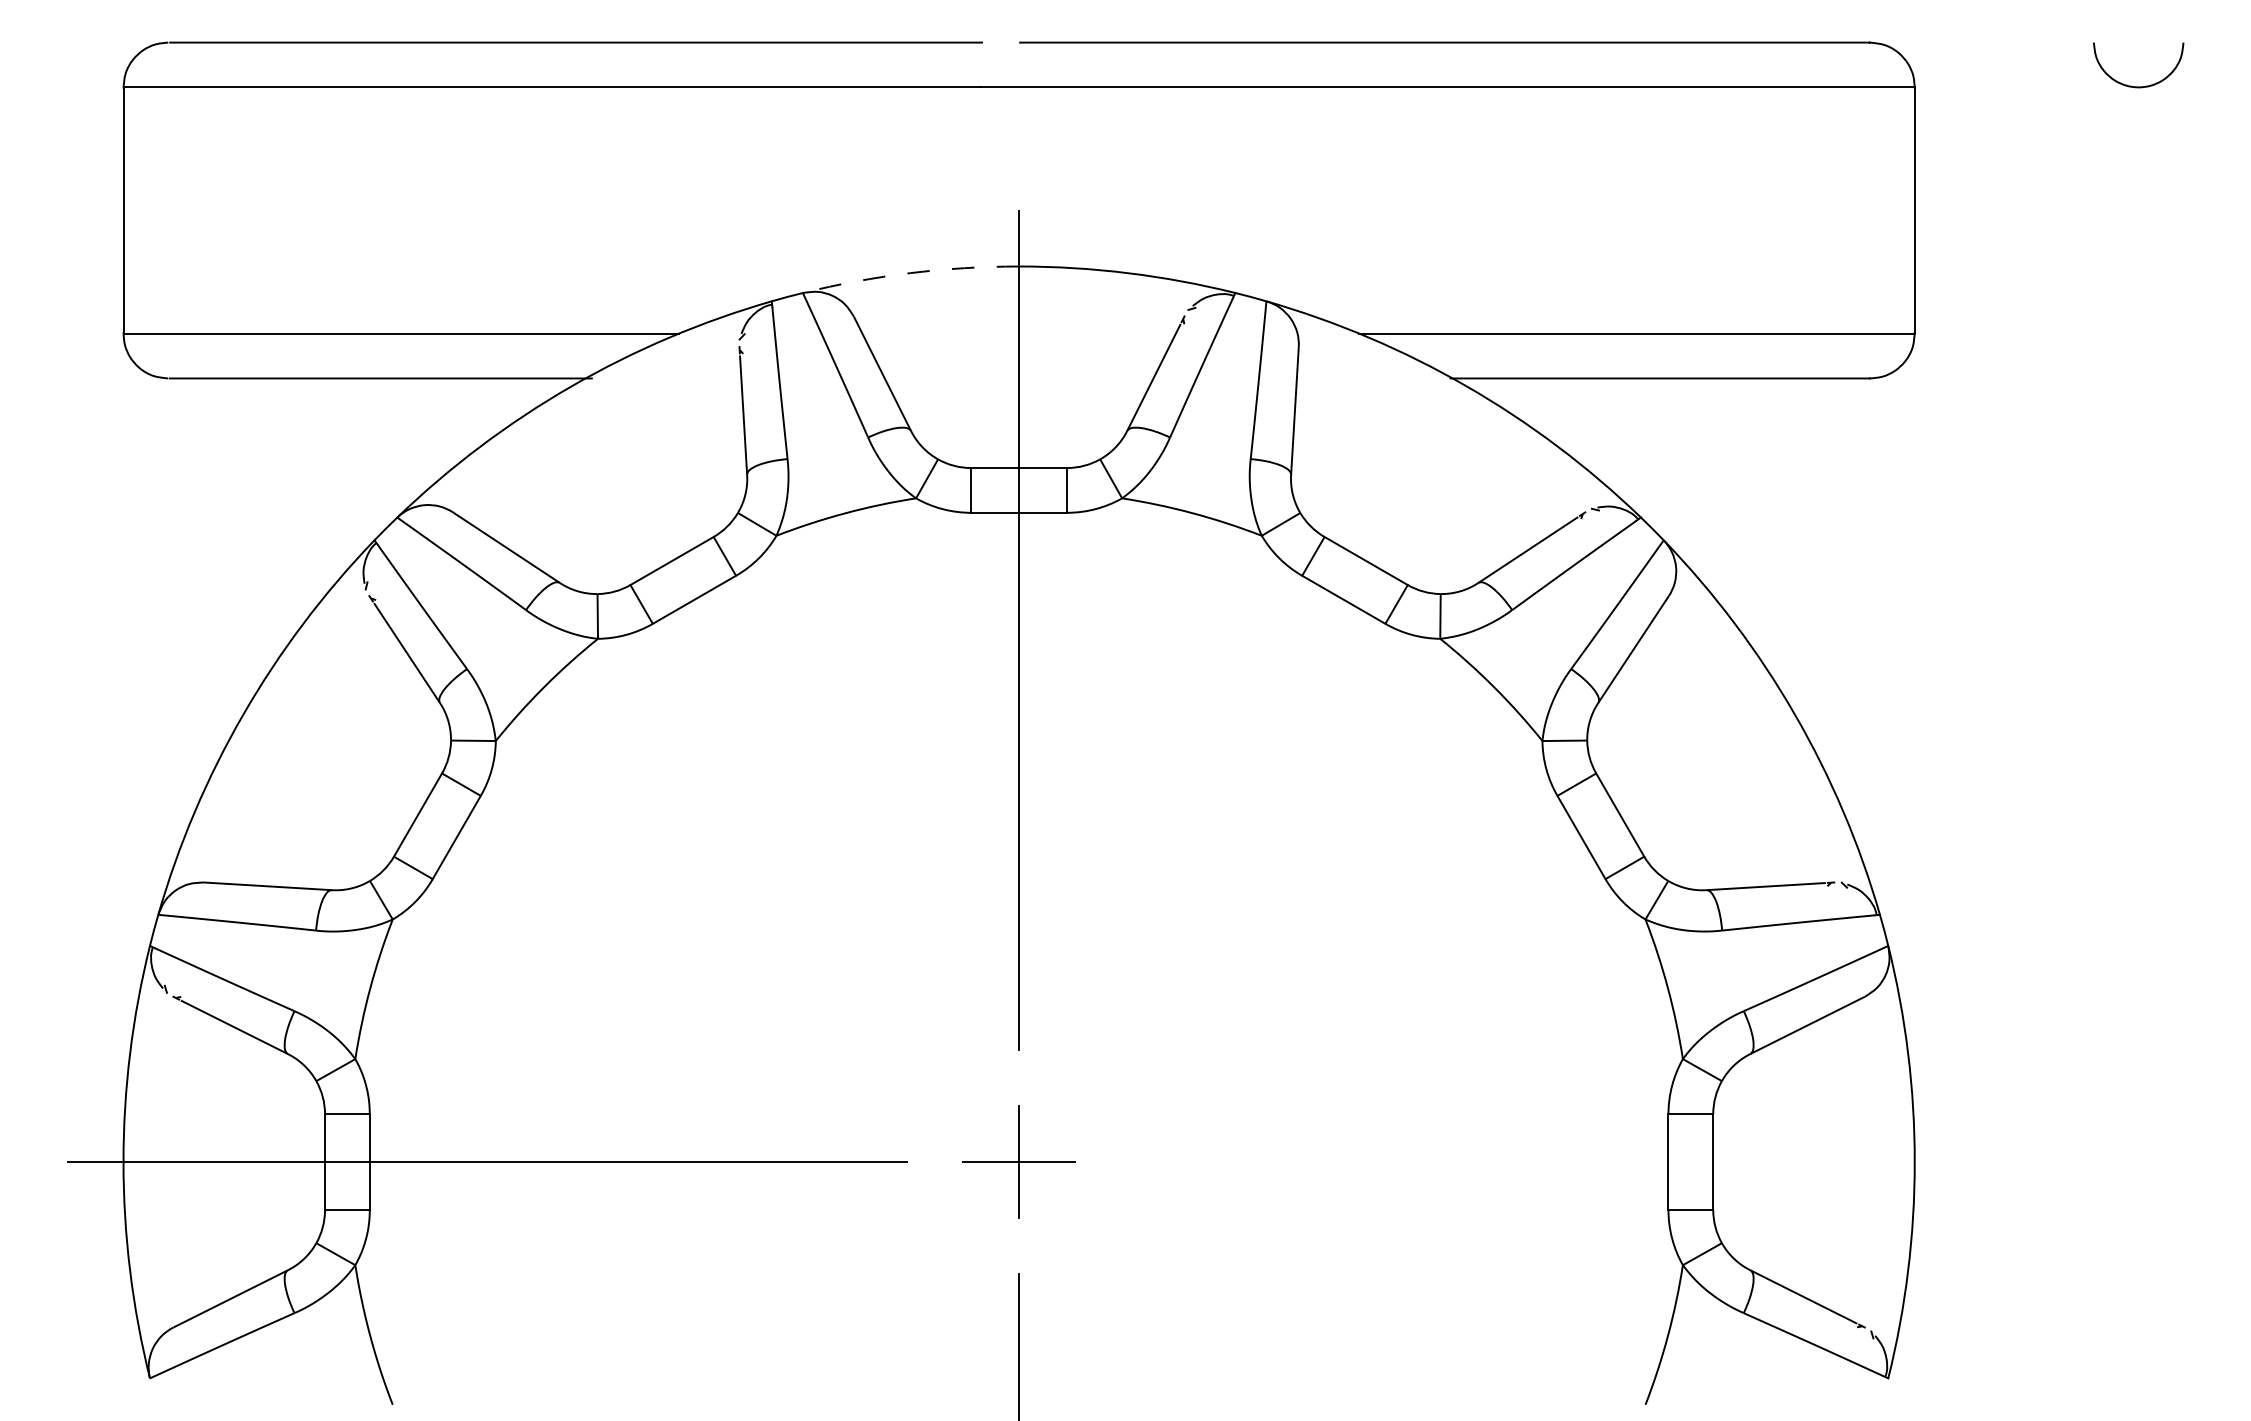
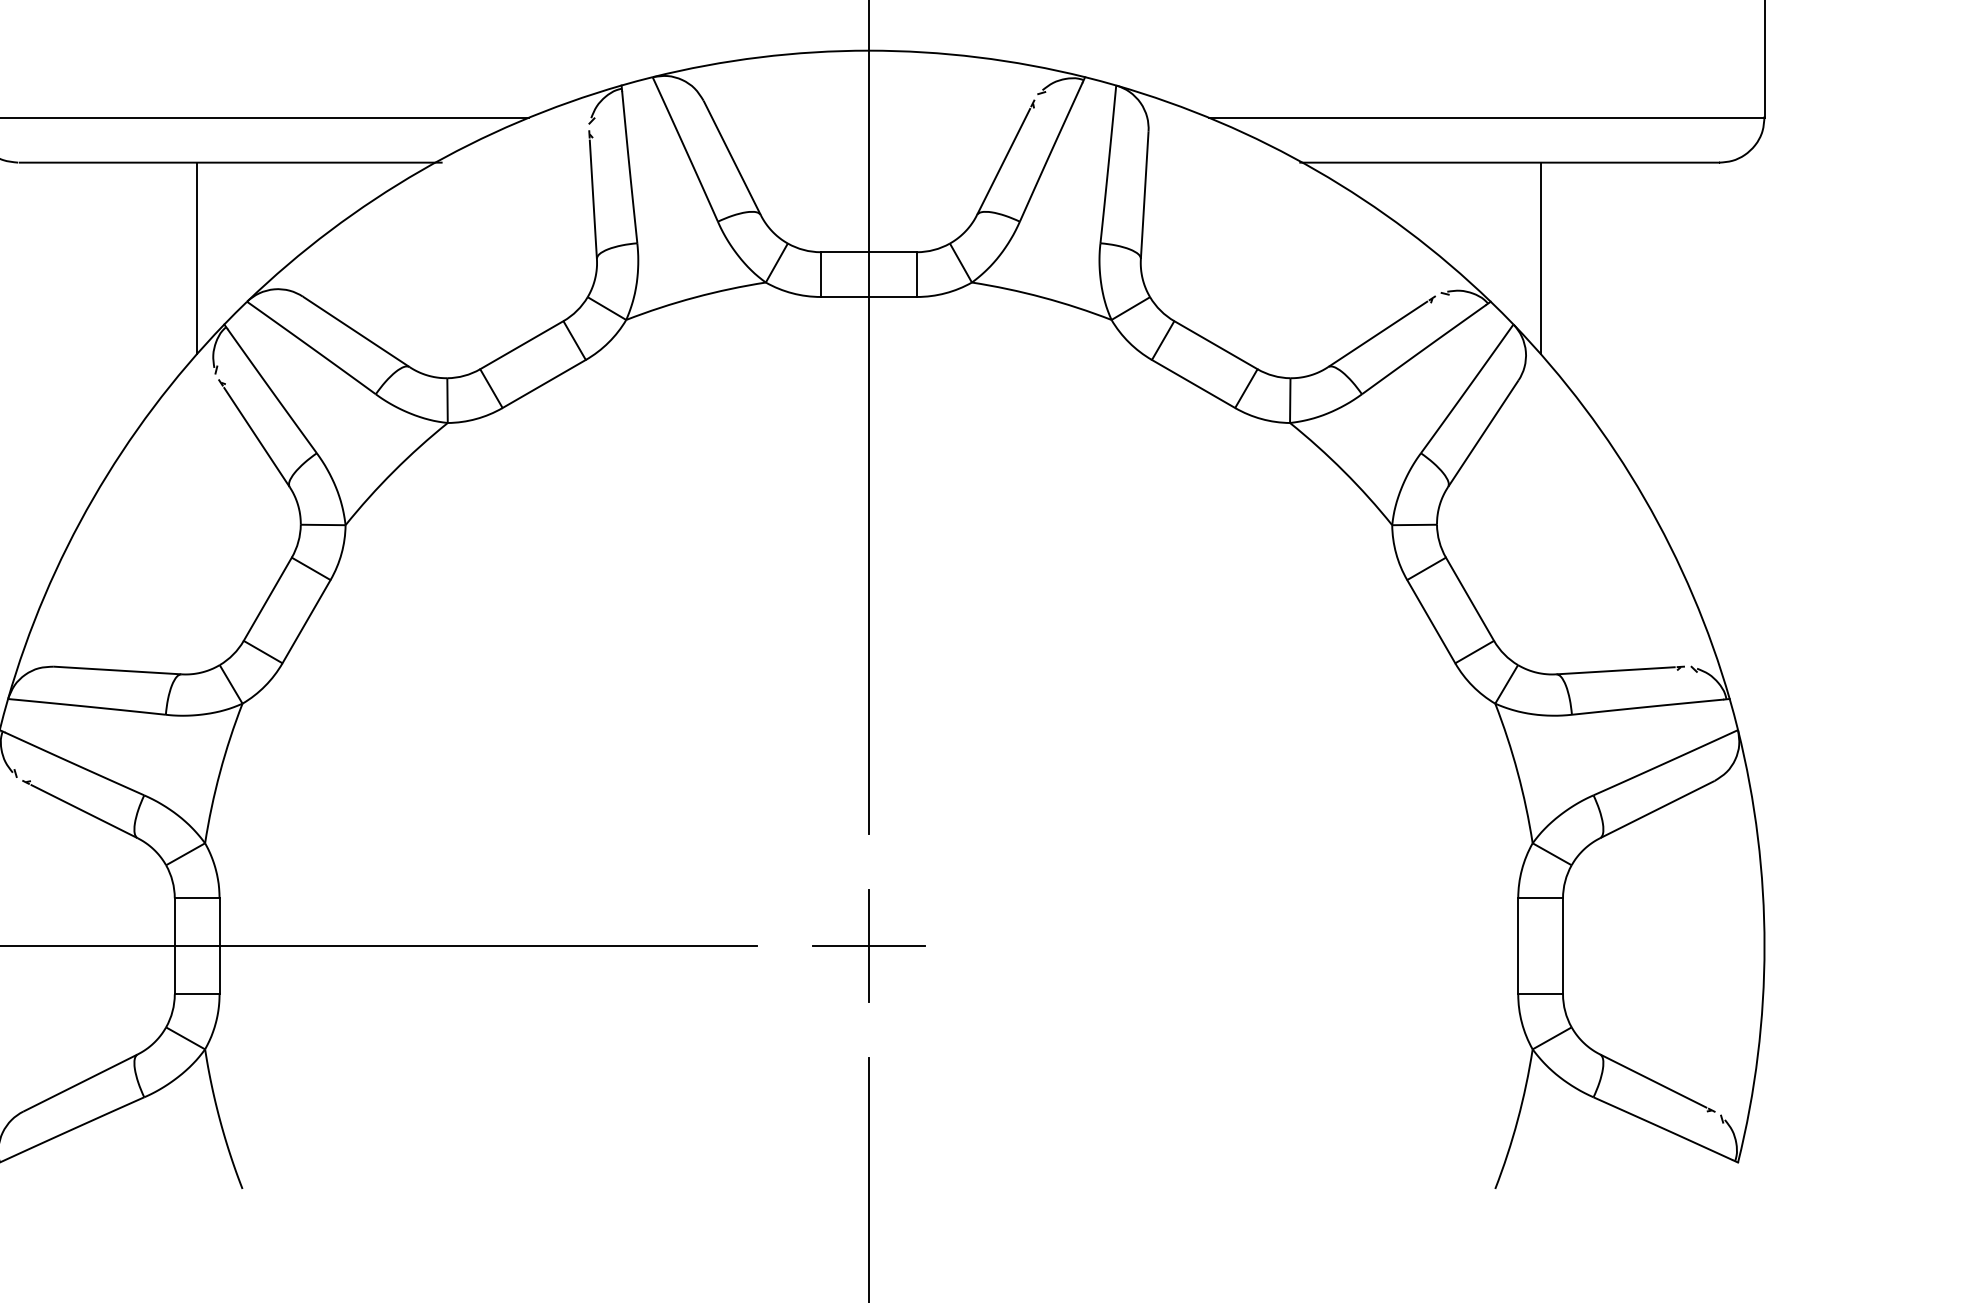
arc: (910, 273) -> (760, 57), dashed -> solid
line: (347, 473) -> (197, 257), added
line: (1690, 473) -> (1540, 257), added

